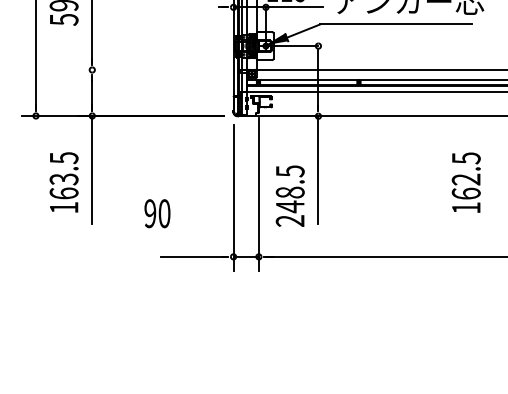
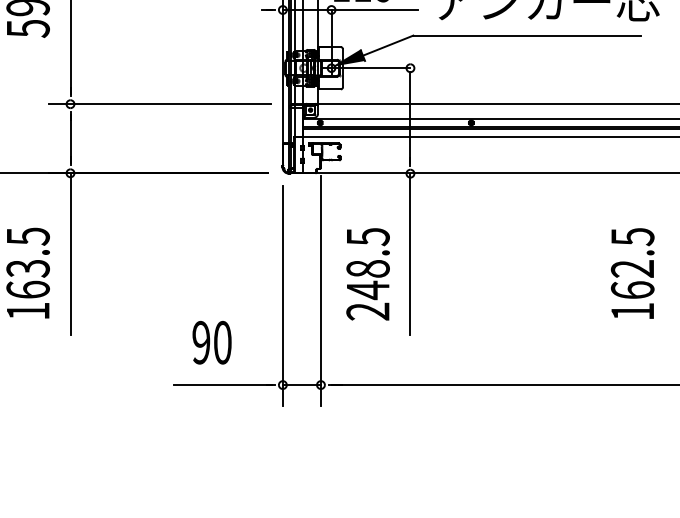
line: (151, 70) -> (159, 104), added
text: (289, 195) -> (366, 273), moved
text: (157, 213) -> (212, 342), moved

